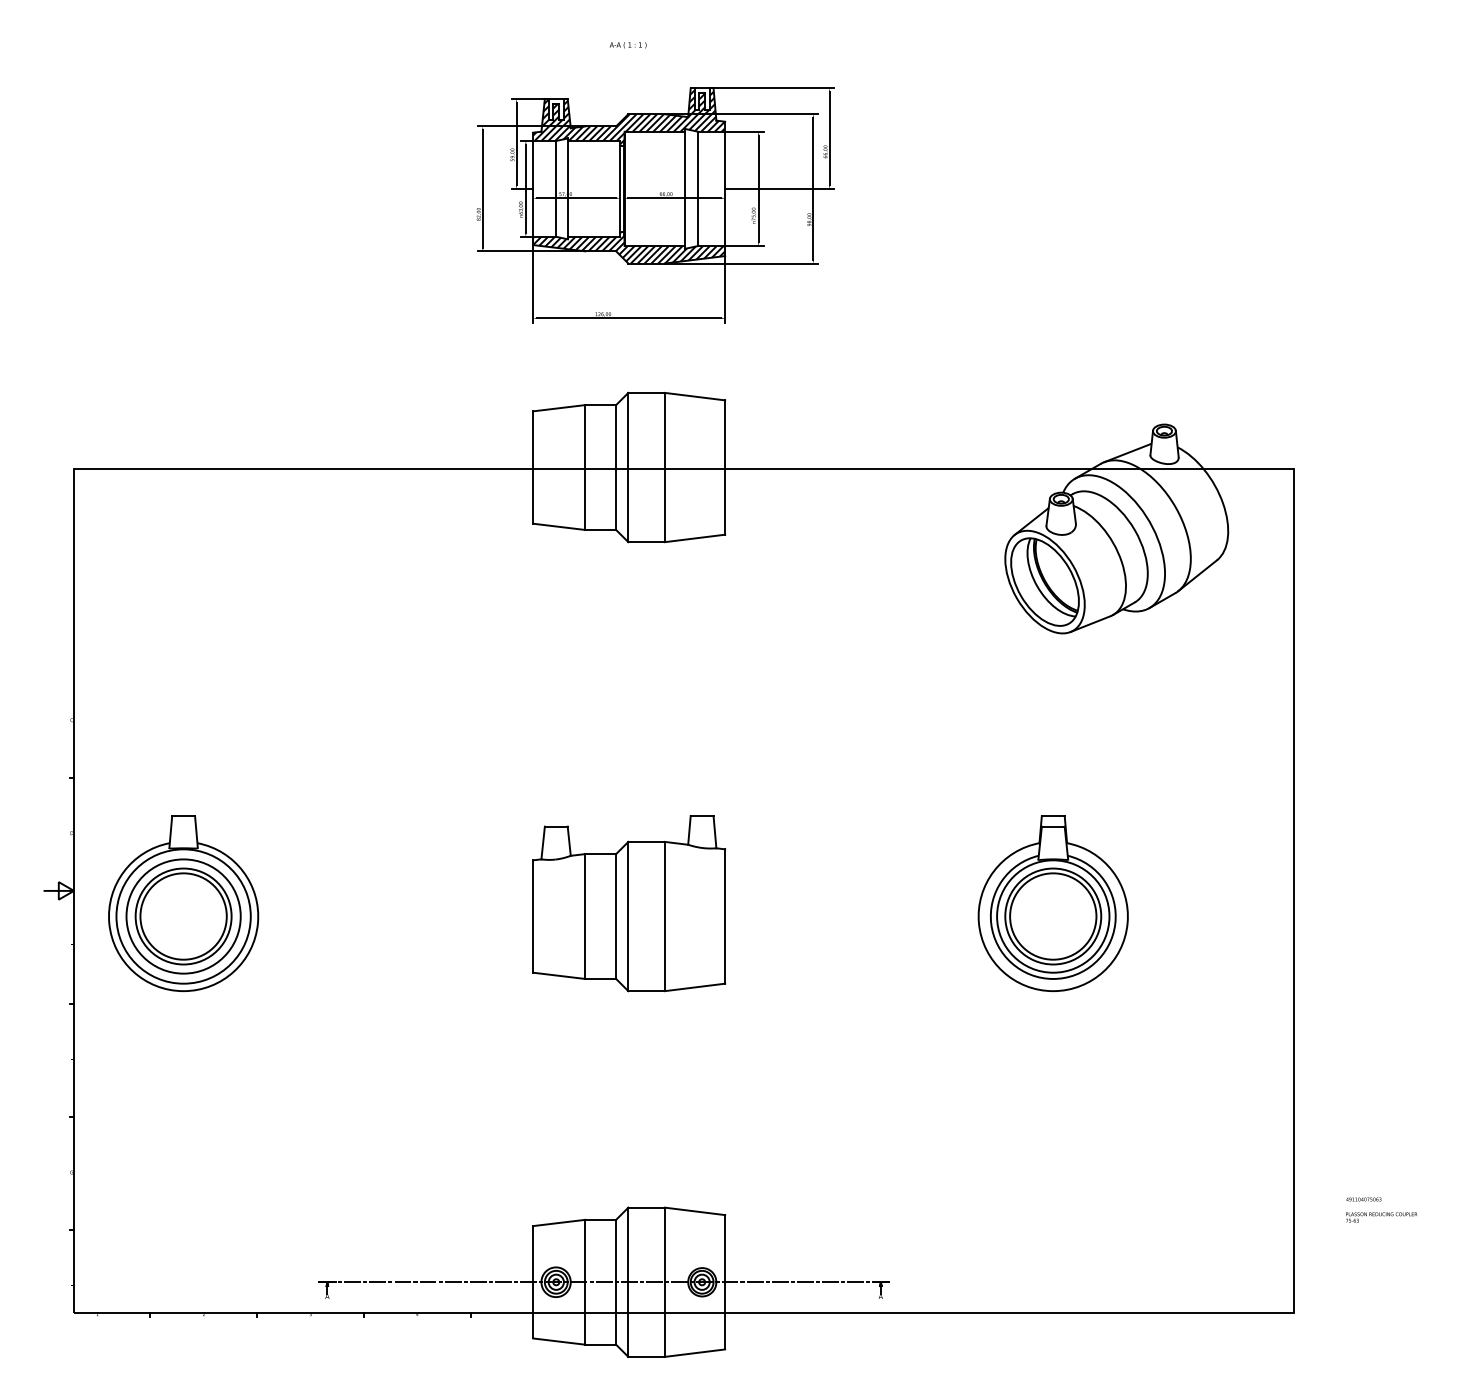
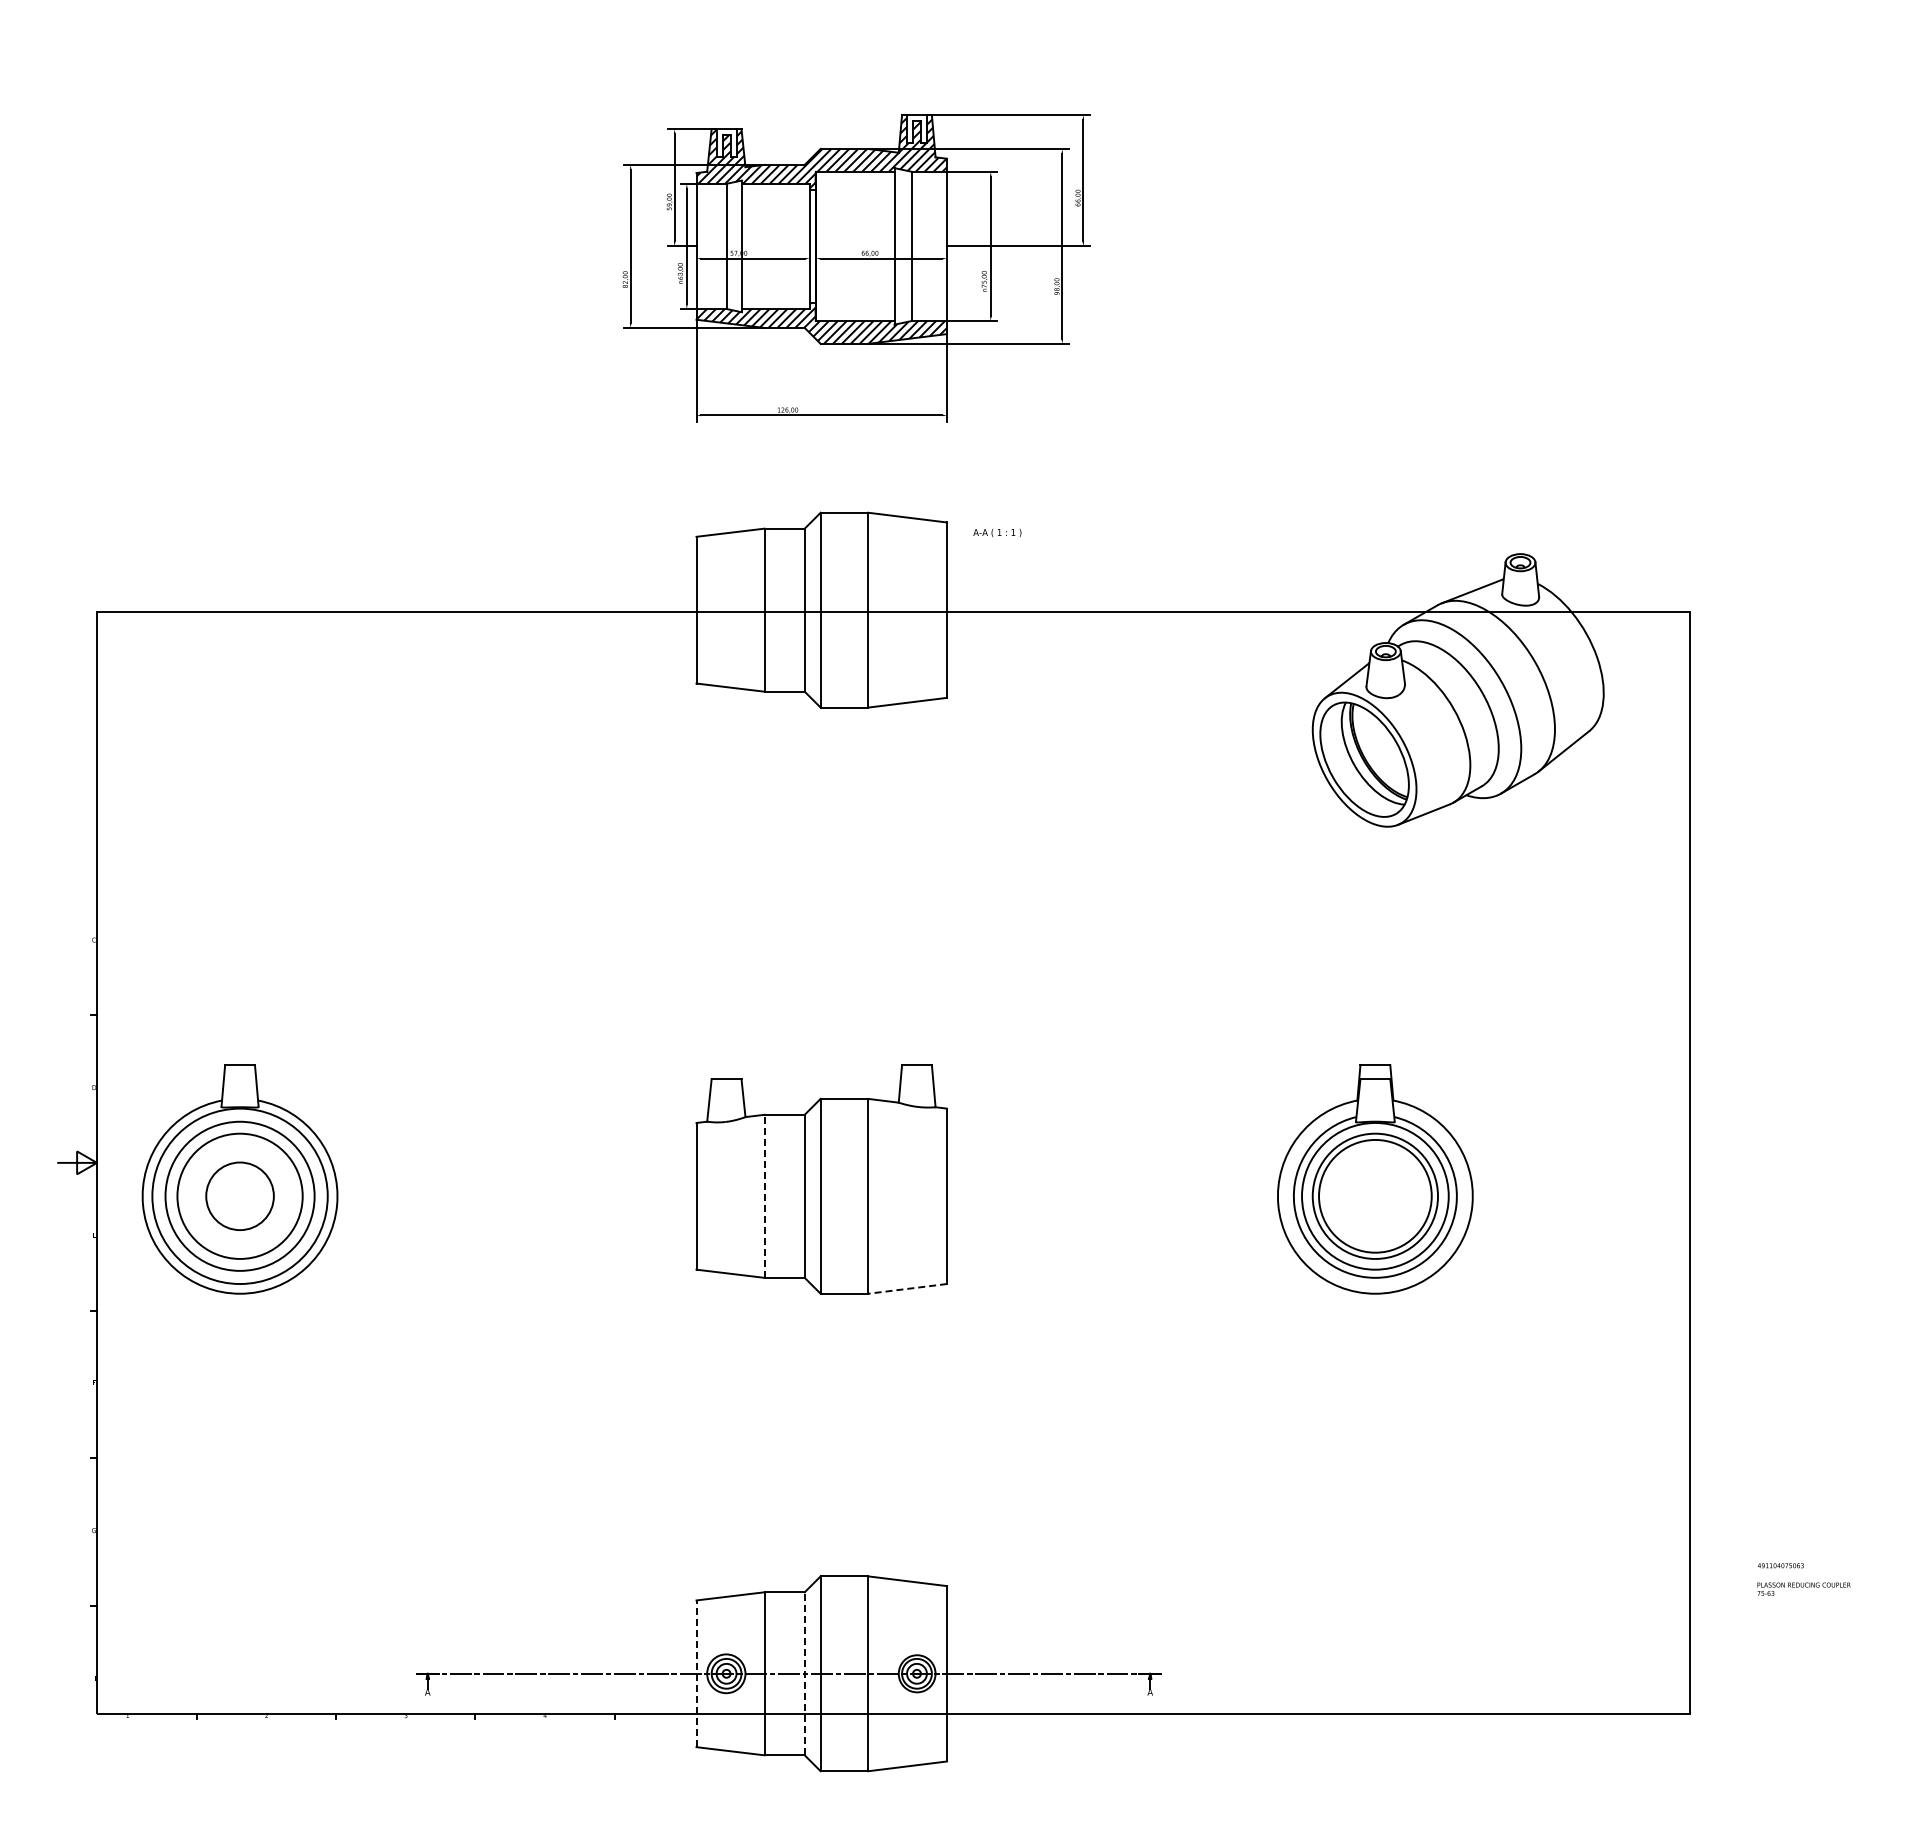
text: (628, 44) -> (997, 532), moved
circle: (183, 915) -> (239, 1195), size x0.6
line: (585, 916) -> (764, 1196), solid -> dashed
line: (694, 987) -> (907, 1288), solid -> dashed
line: (533, 1282) -> (696, 1673), solid -> dashed
line: (615, 1282) -> (804, 1673), solid -> dashed

